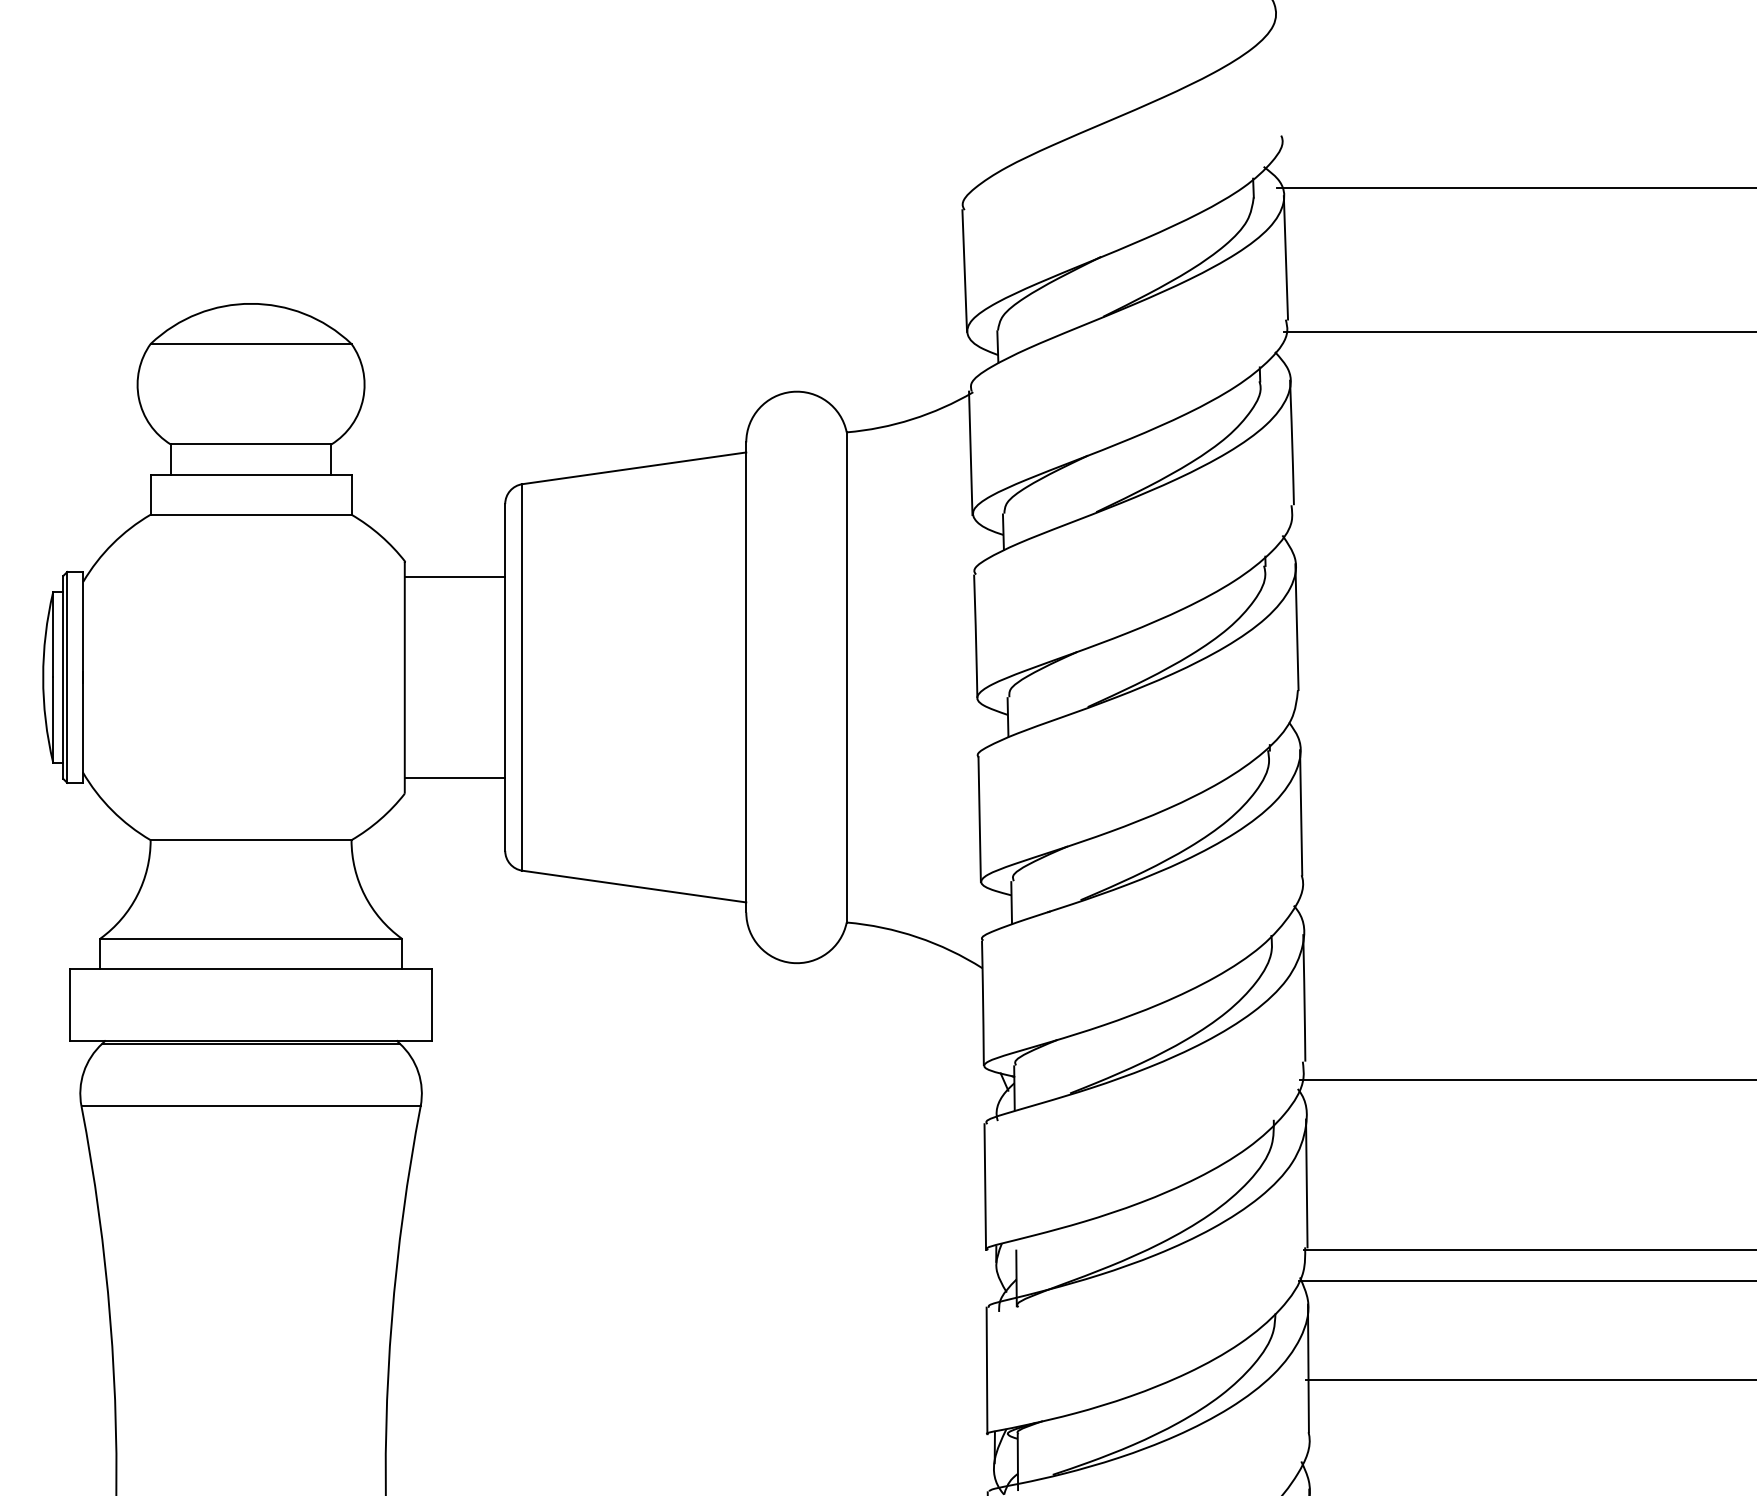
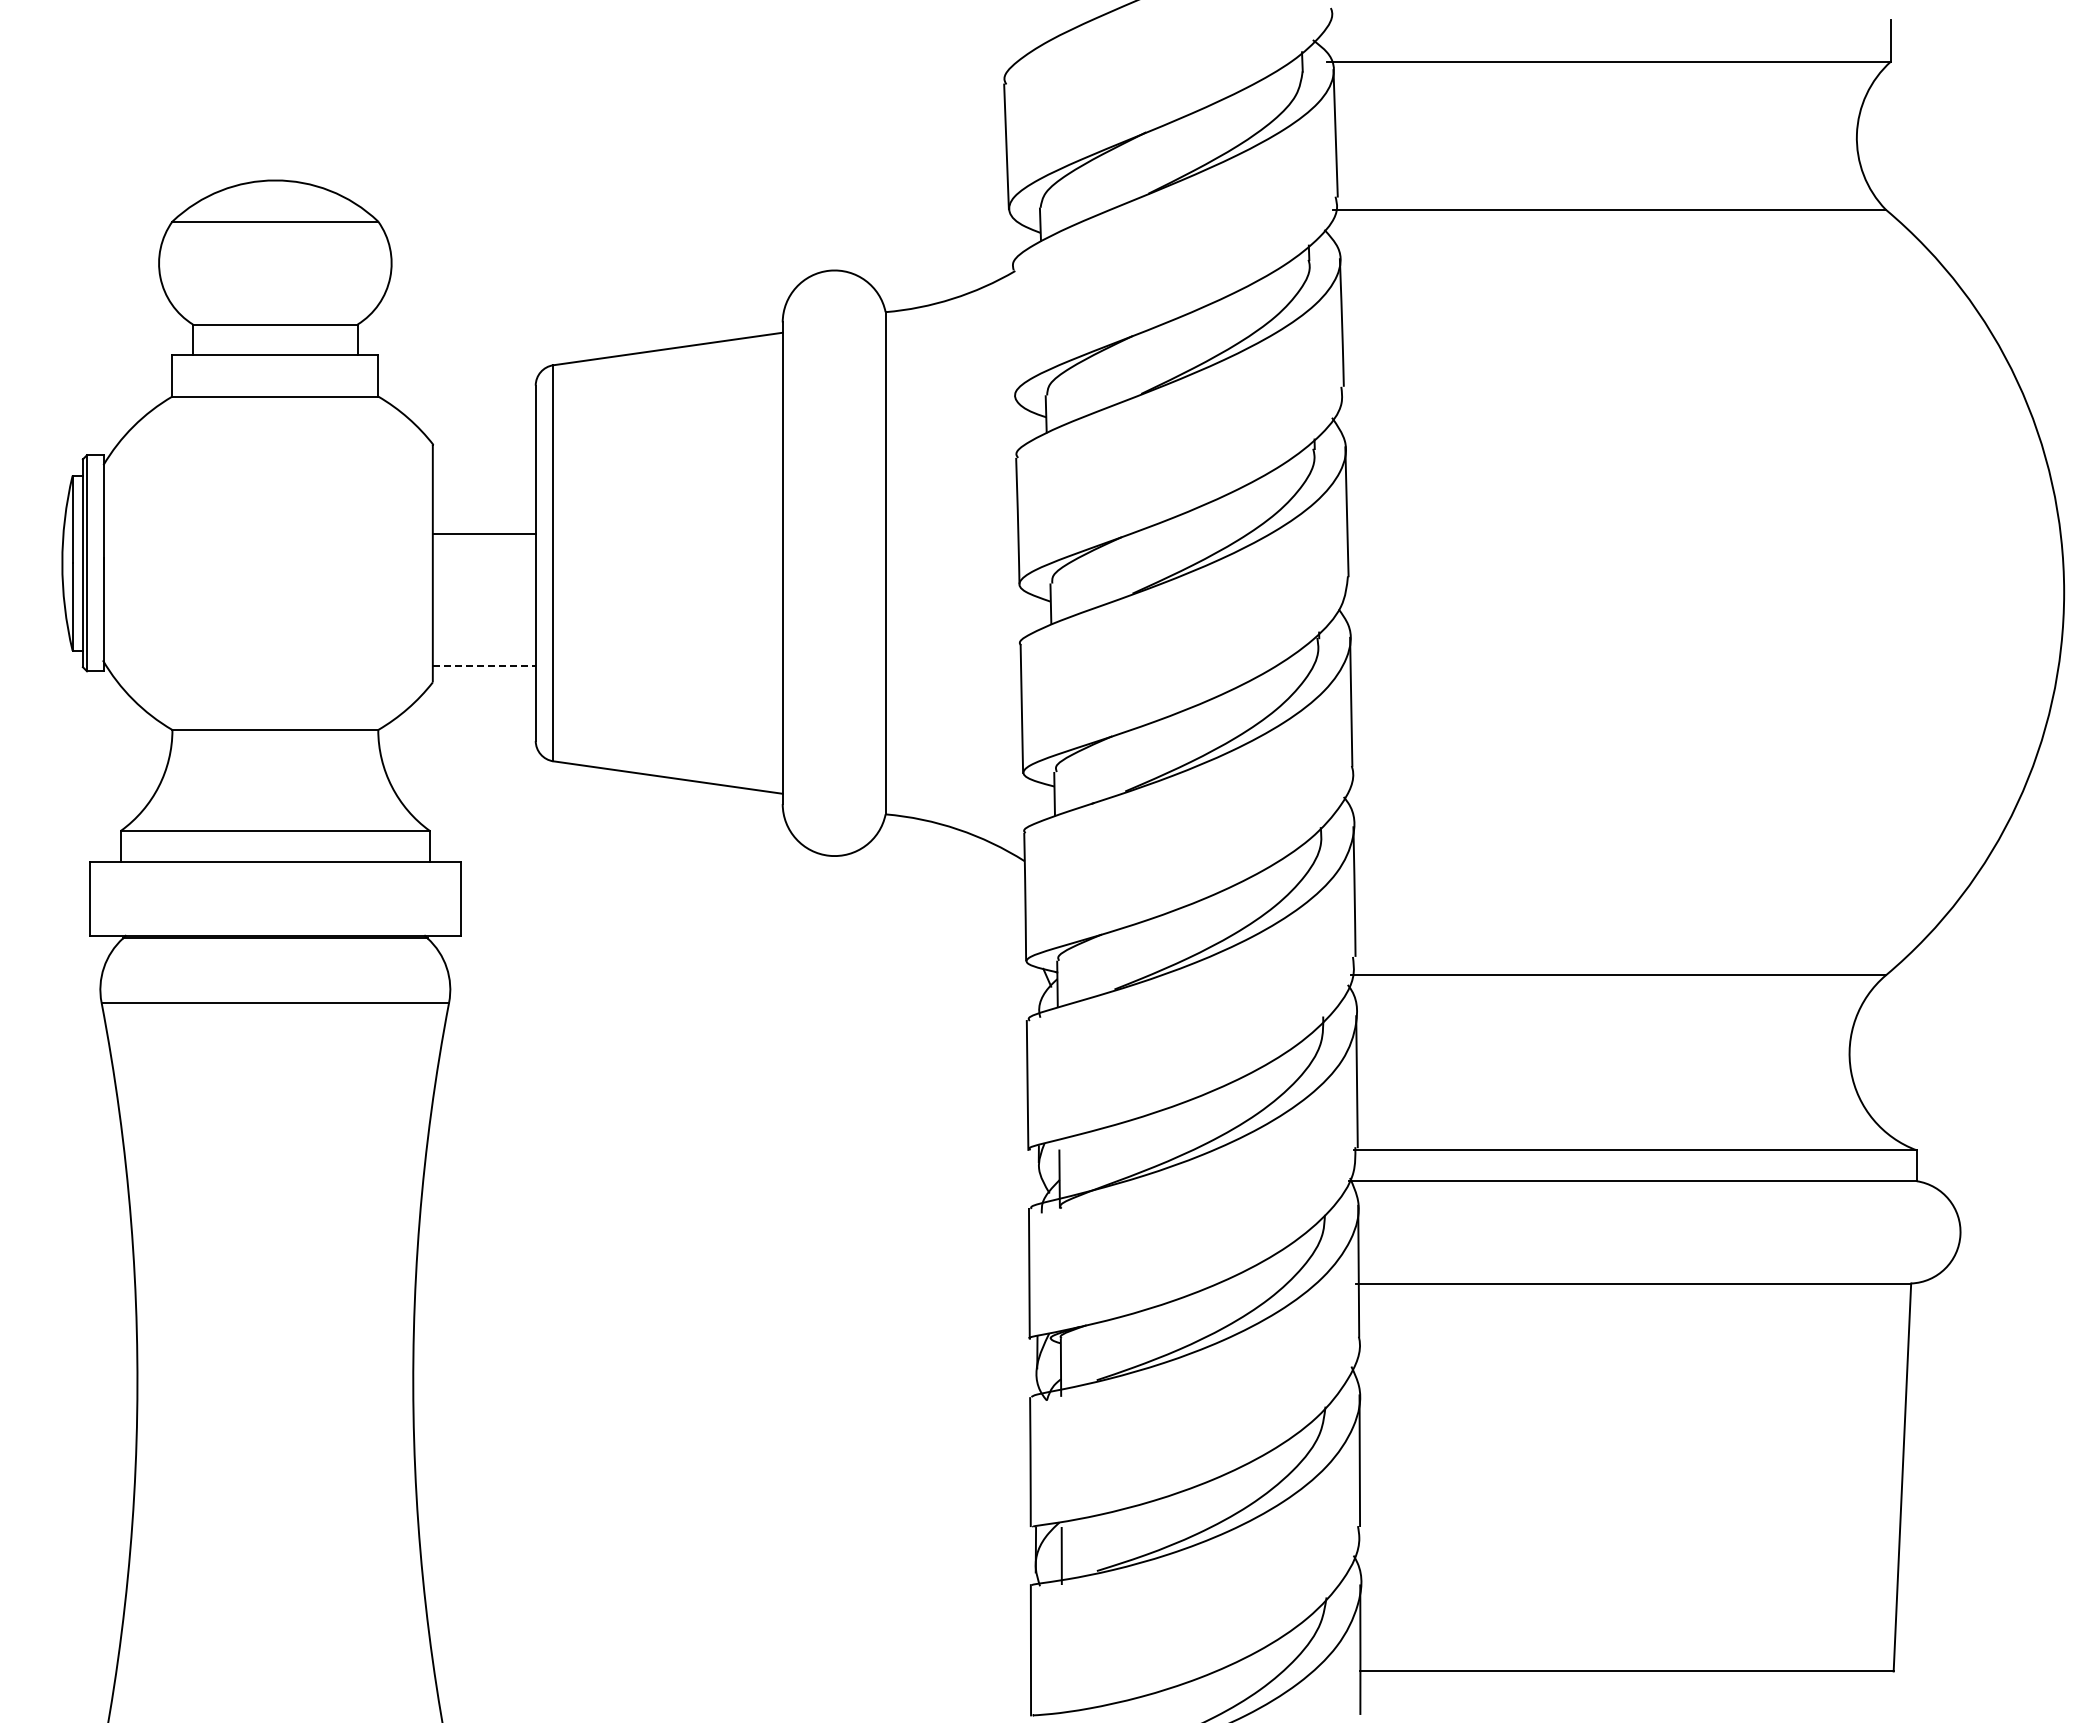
line: (970, 453) -> (1012, 333), removed
line: (454, 577) -> (483, 534), moved
line: (455, 778) -> (484, 666), solid -> dashed

